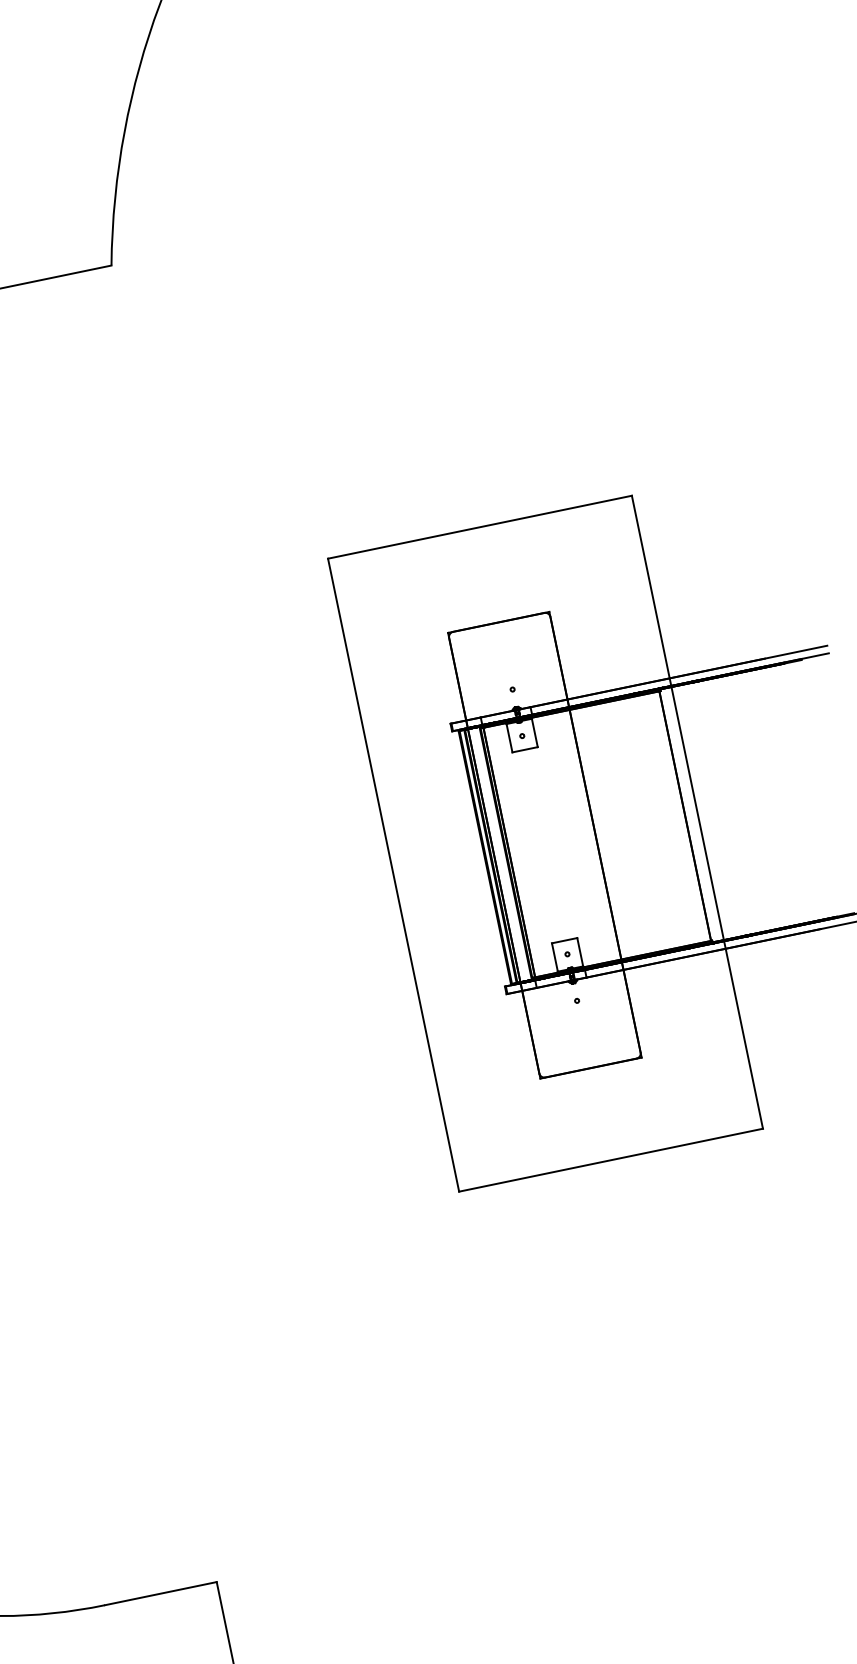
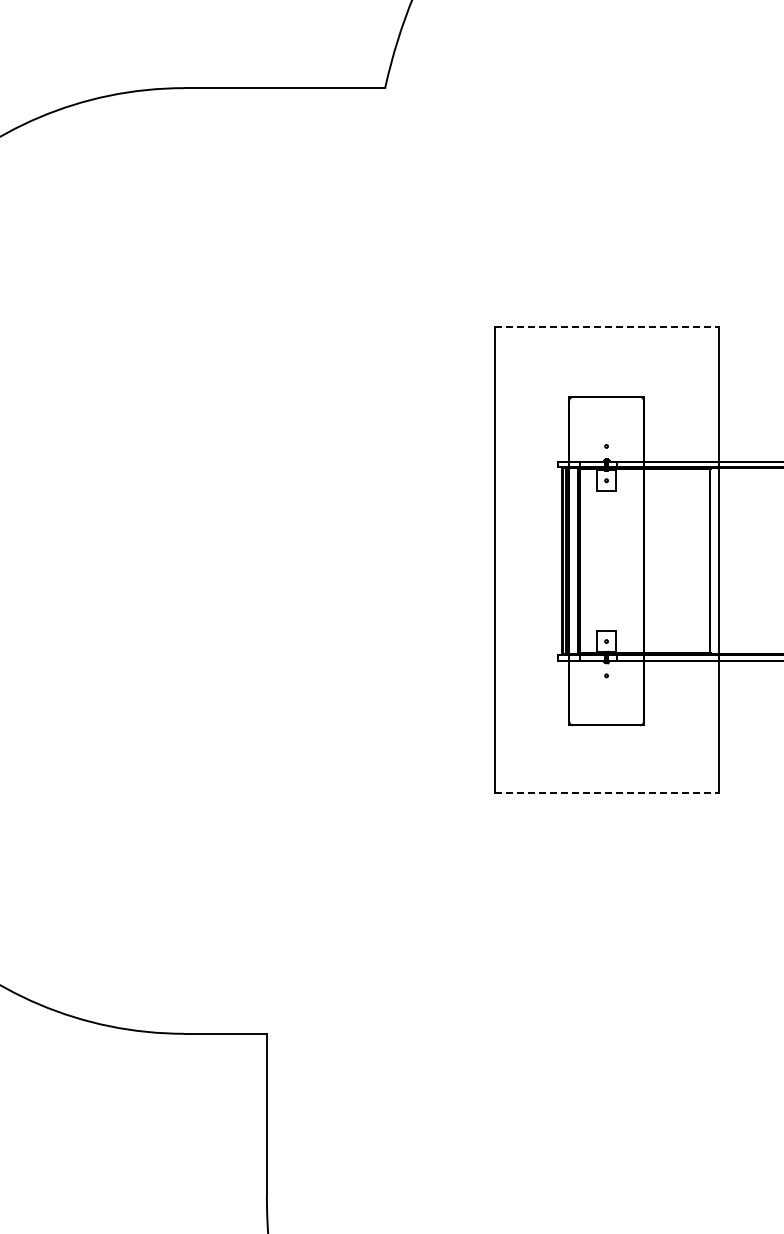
line: (480, 526) -> (607, 326), solid -> dashed
line: (611, 1160) -> (607, 793), solid -> dashed

